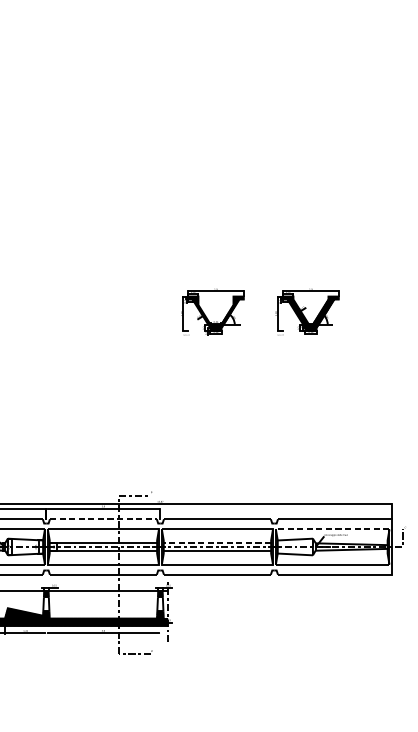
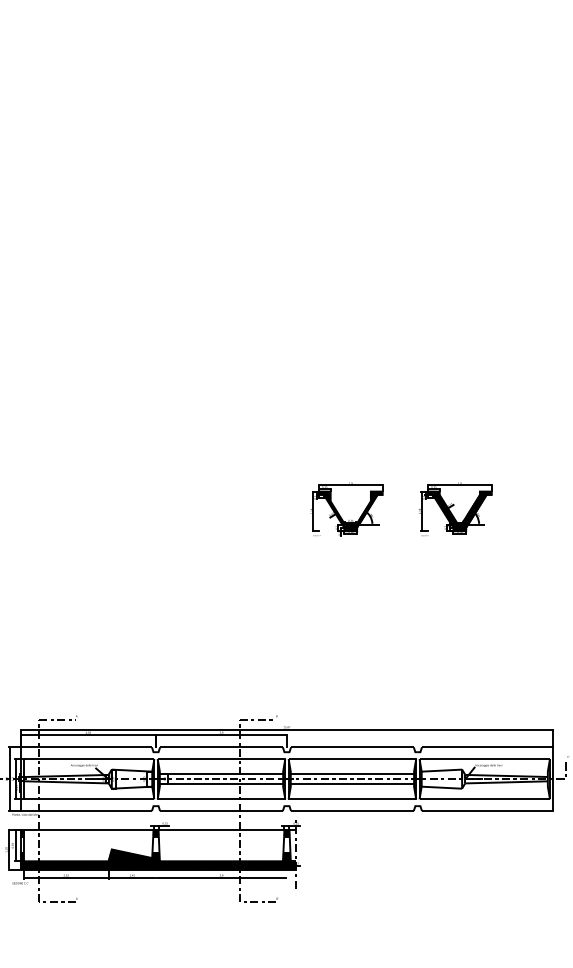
line: (104, 519) -> (222, 747), dashed -> solid
line: (332, 529) -> (484, 759), dashed -> solid
line: (217, 542) -> (352, 774), dashed -> solid

